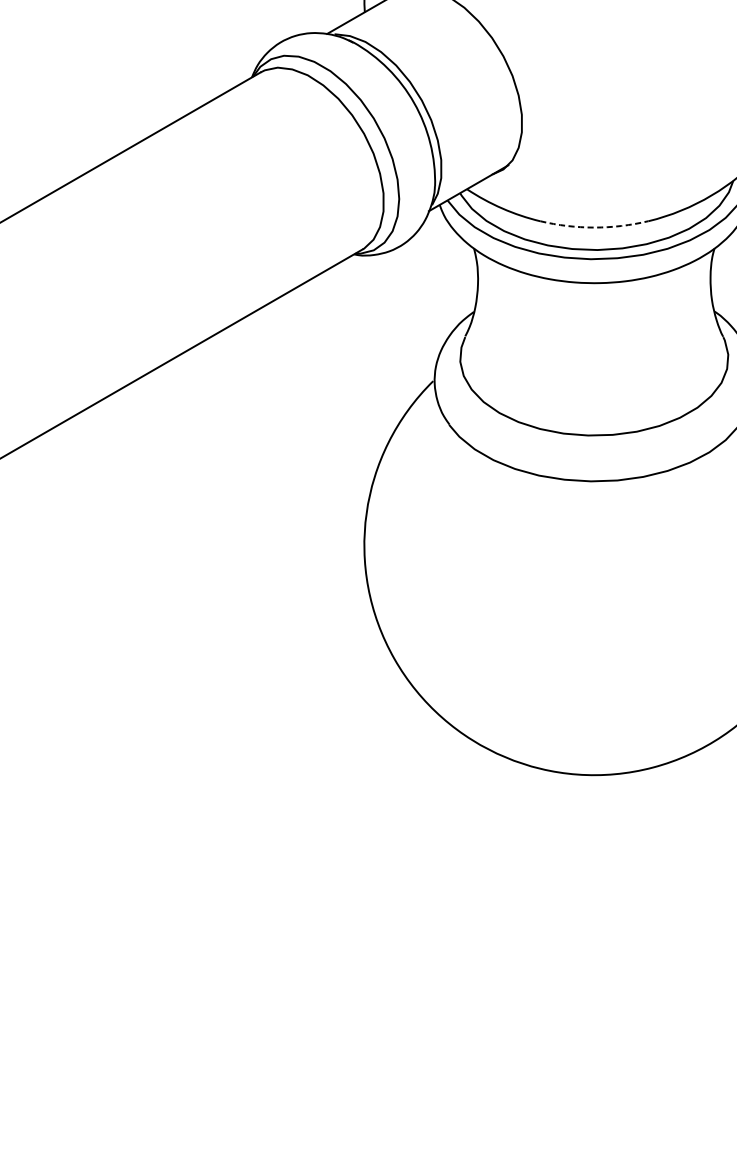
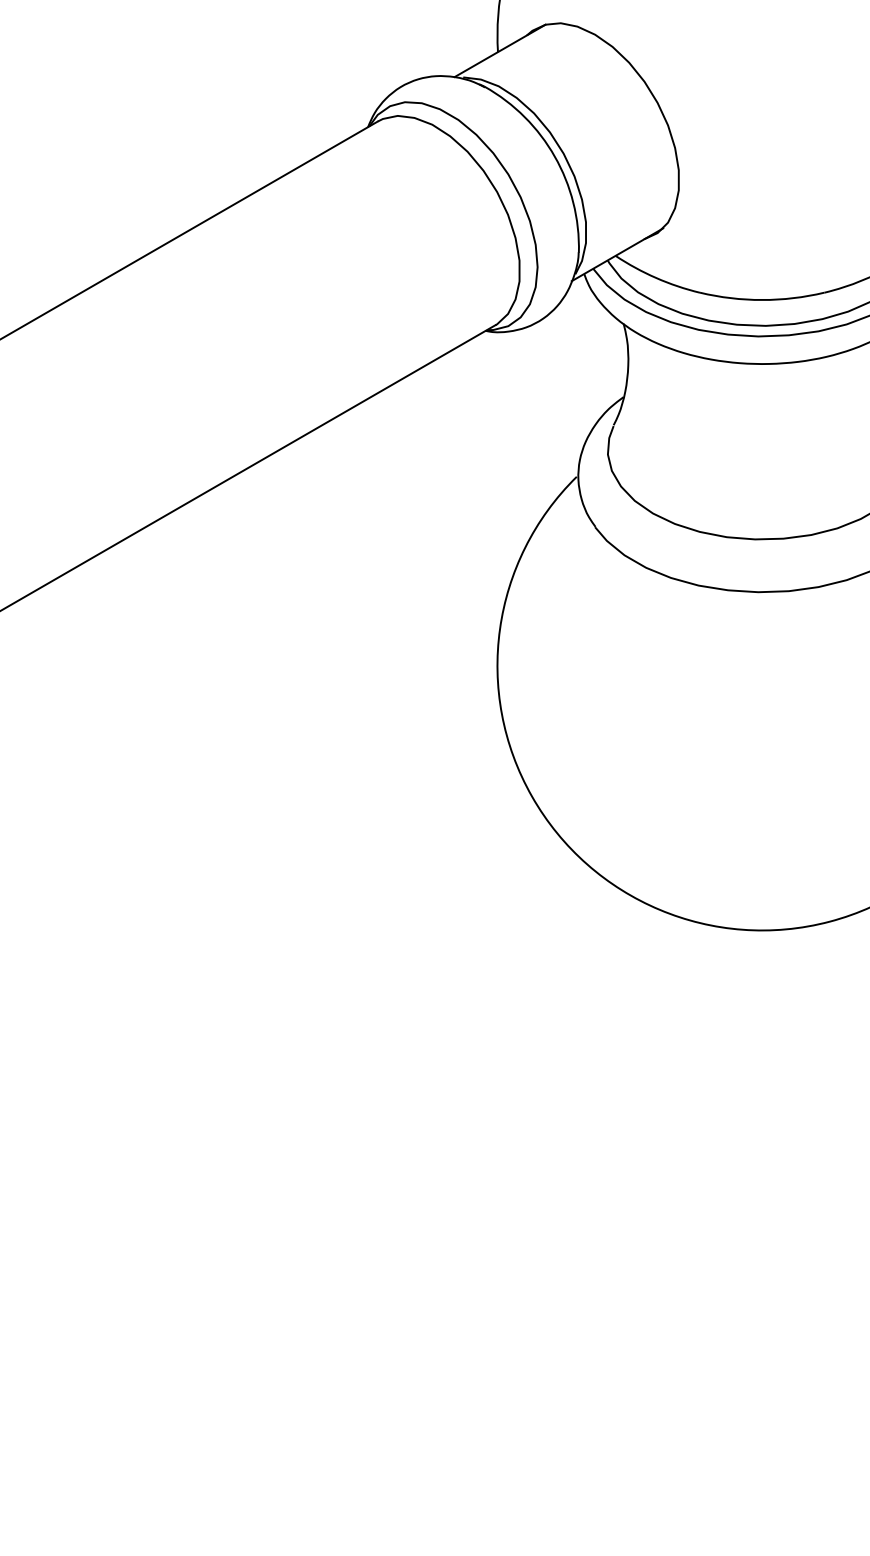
arc: (594, 227) -> (762, 300), dashed -> solid

